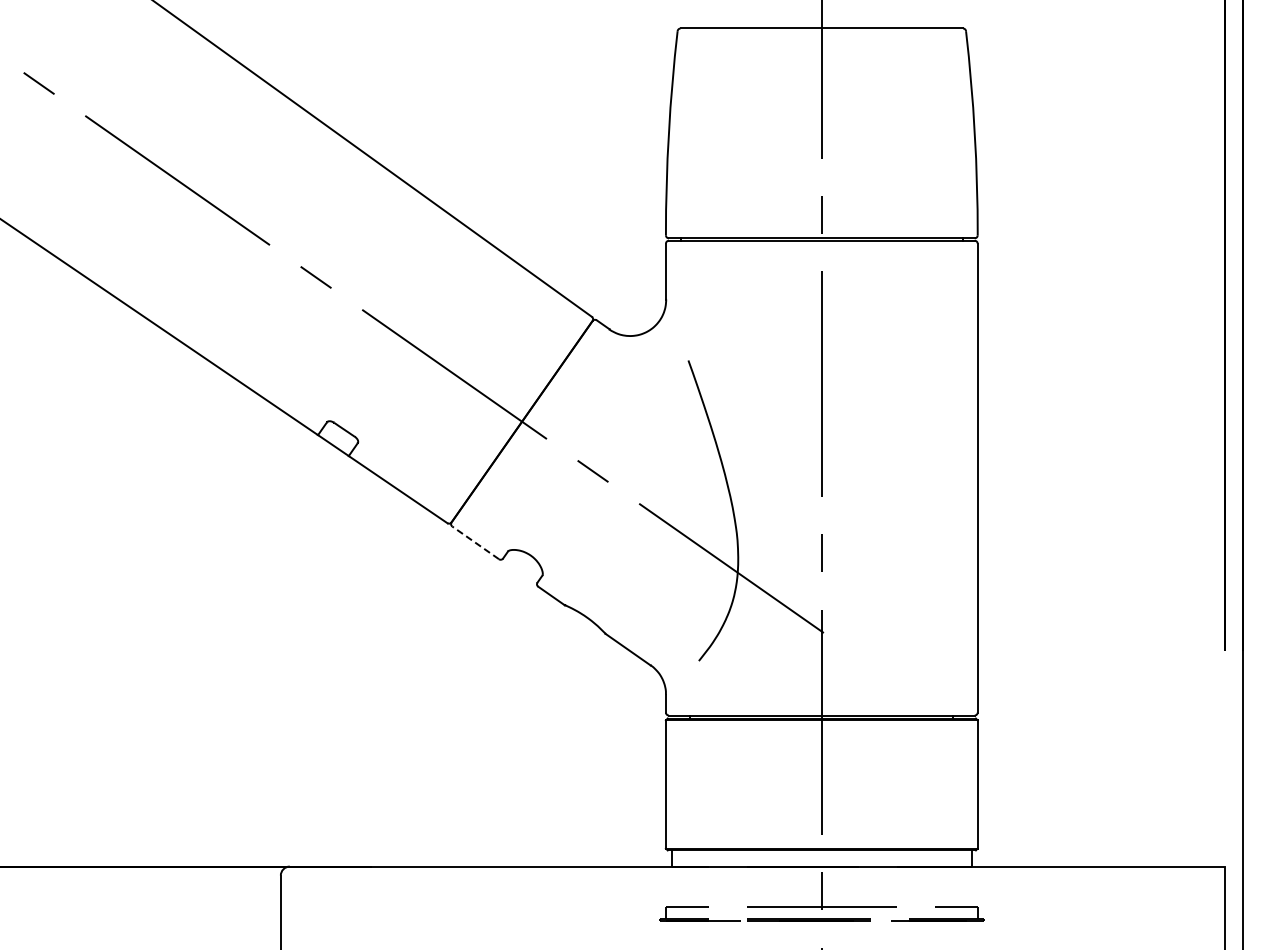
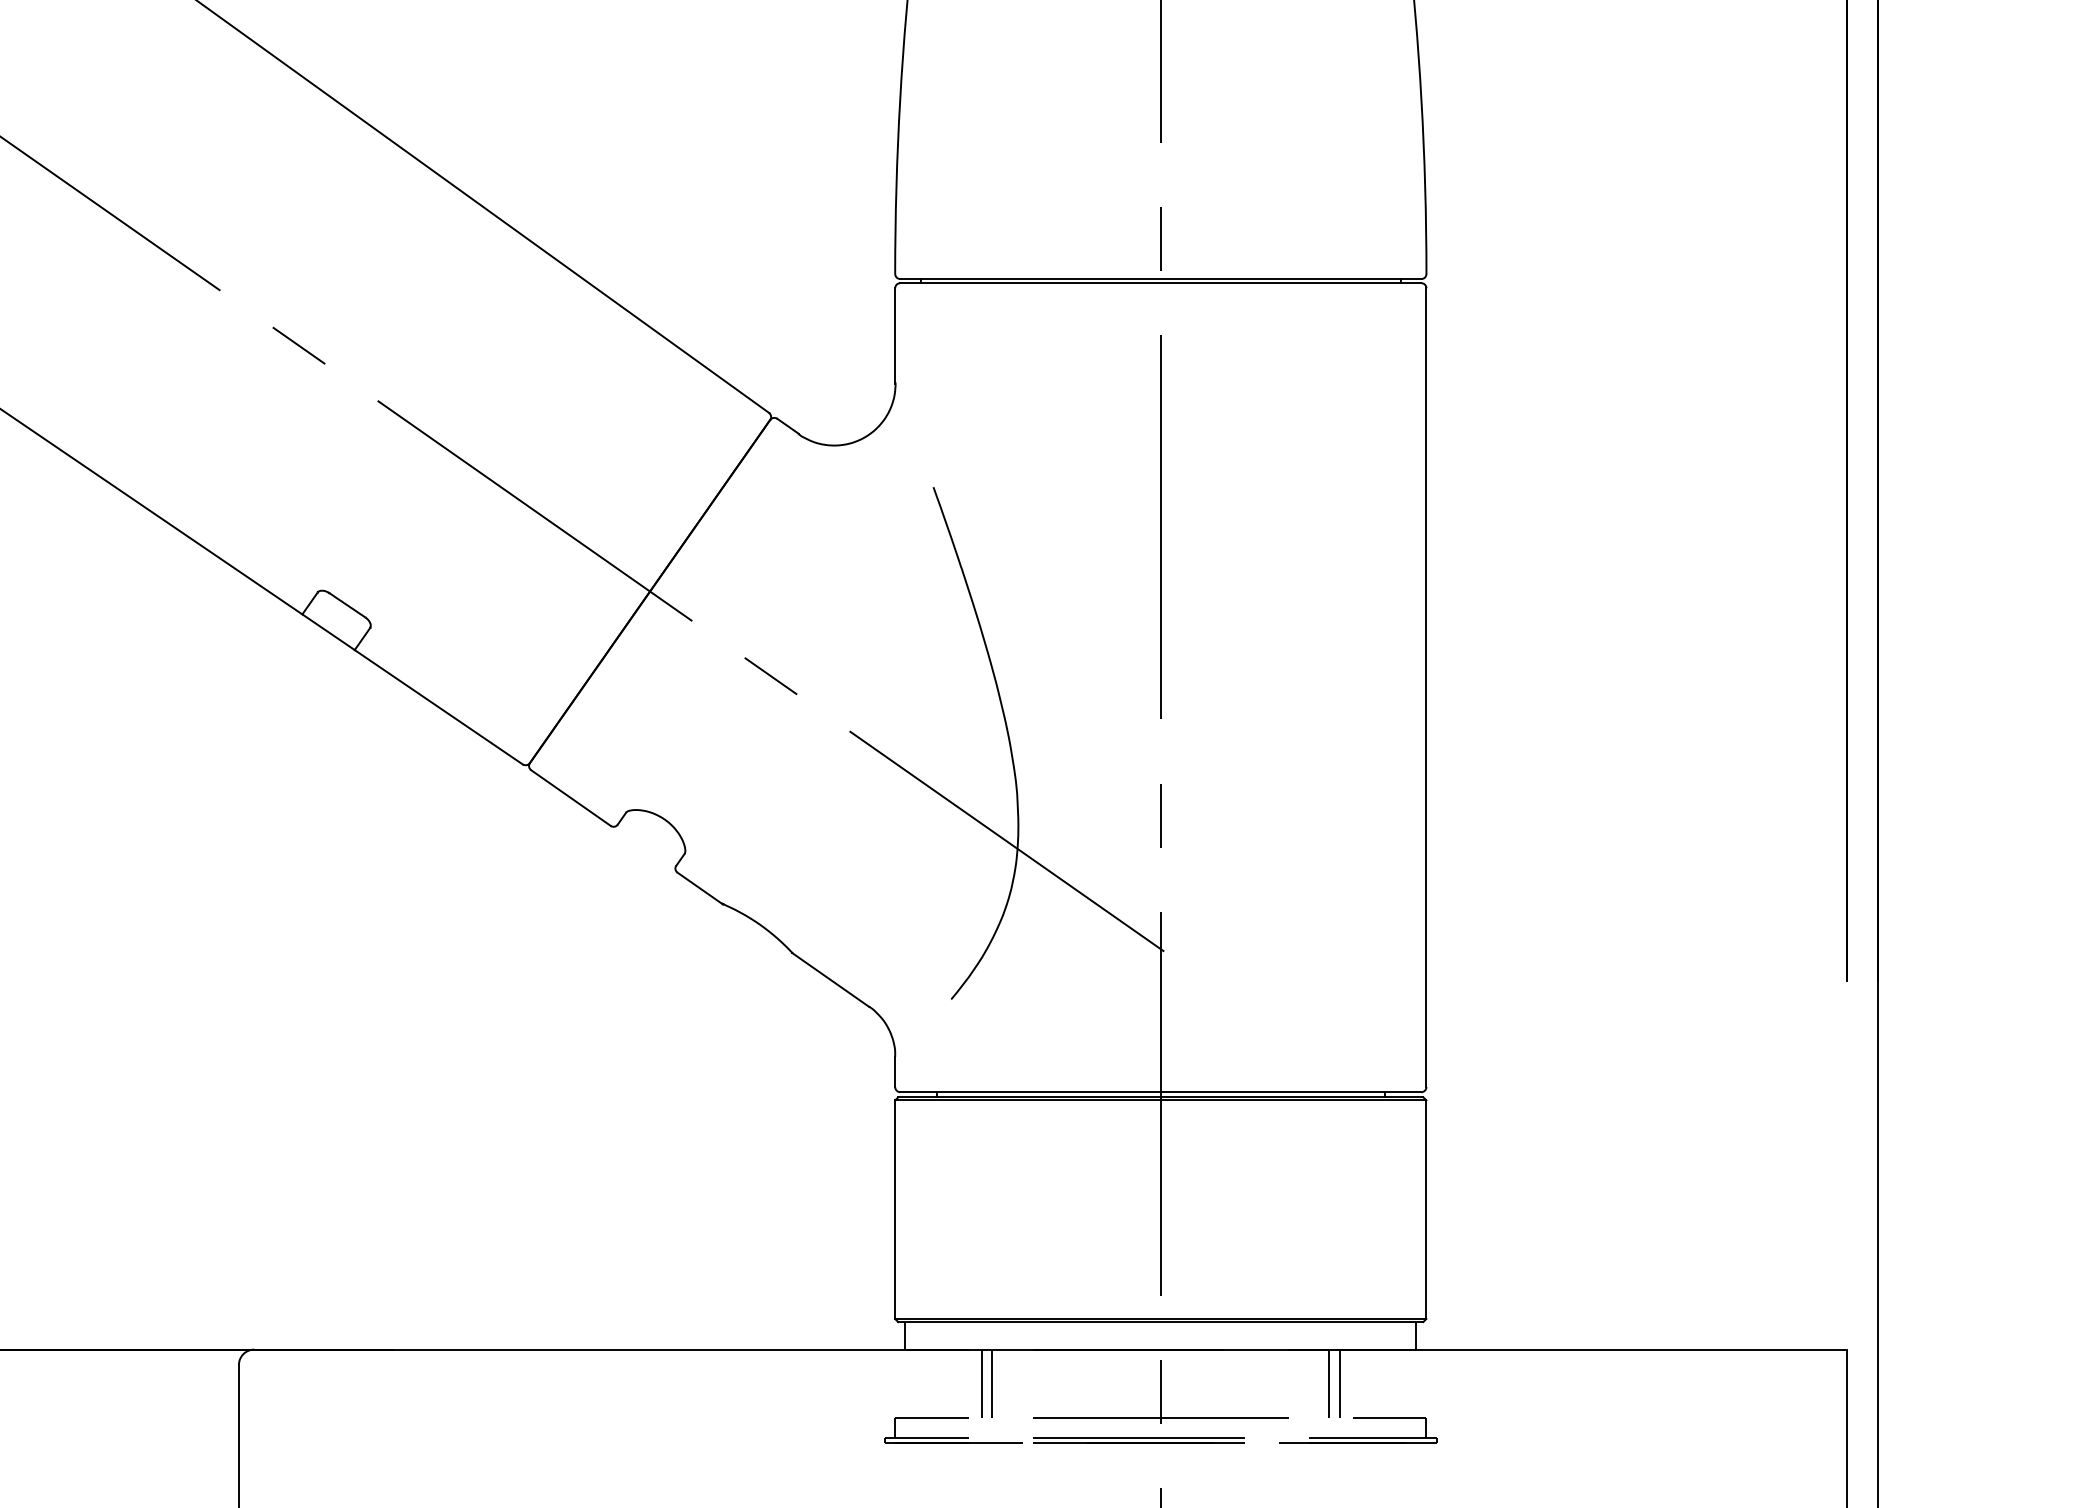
line: (475, 542) -> (570, 797), dashed -> solid
line: (716, 886) -> (981, 1383), added
line: (722, 886) -> (991, 1383), added
line: (920, 886) -> (1328, 1383), added
line: (926, 886) -> (1339, 1383), added

